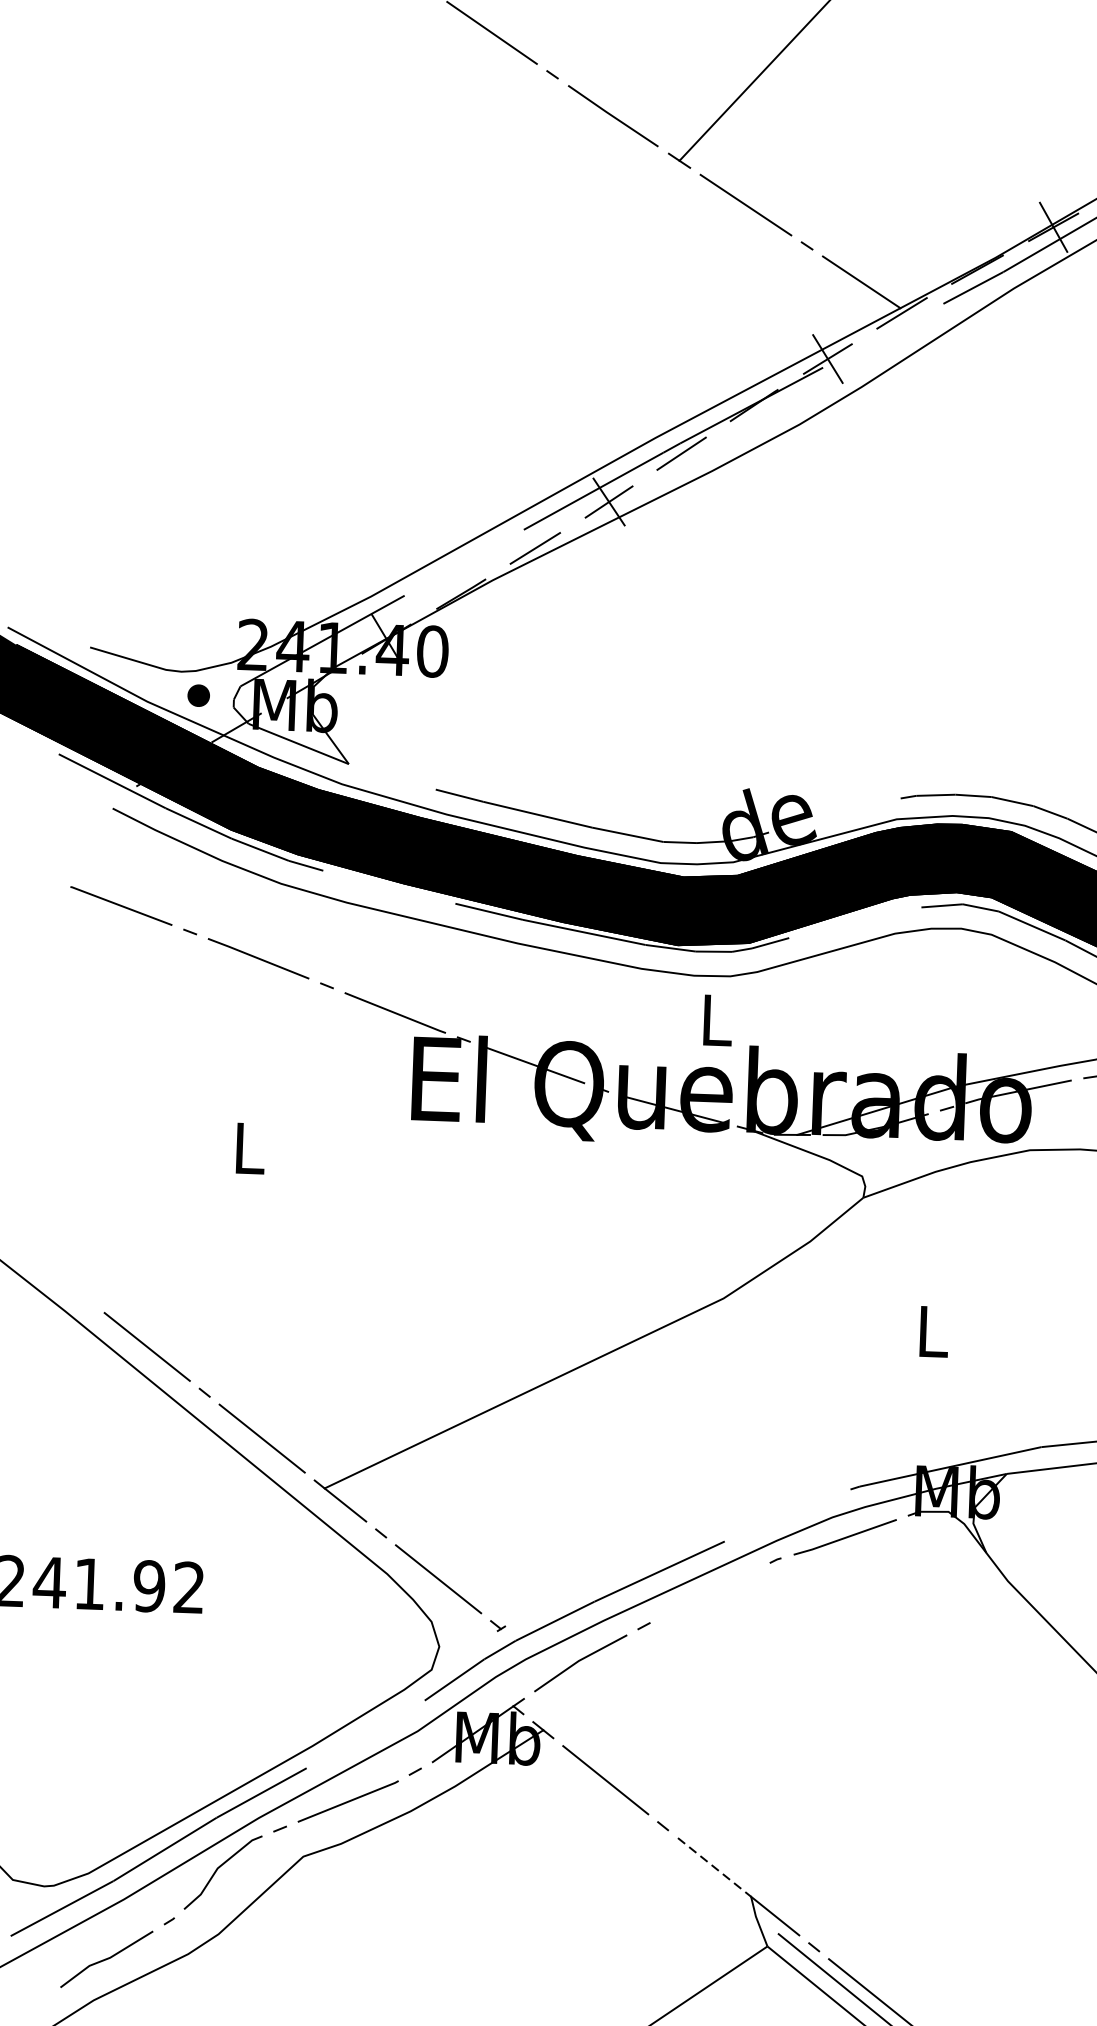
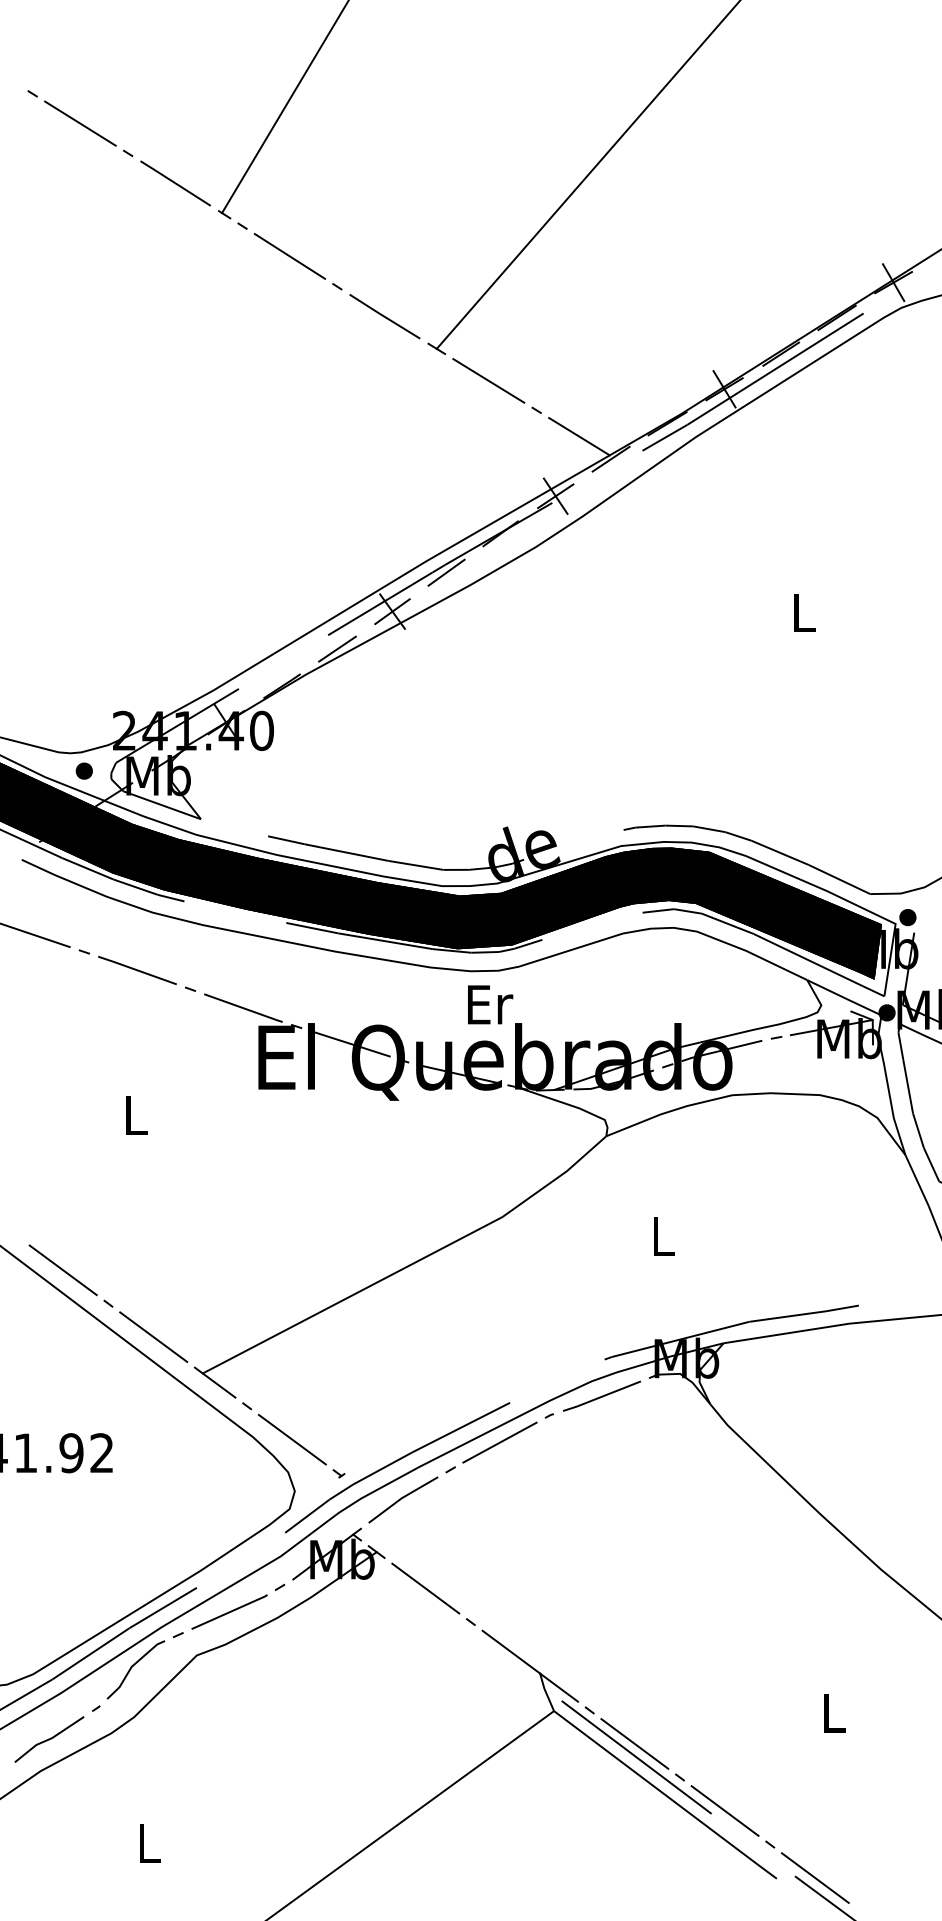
text: (718, 1020) -> (490, 1004), L -> Er
line: (709, 1592) -> (499, 1442), added
line: (714, 1867) -> (511, 1652), dashed -> solid

